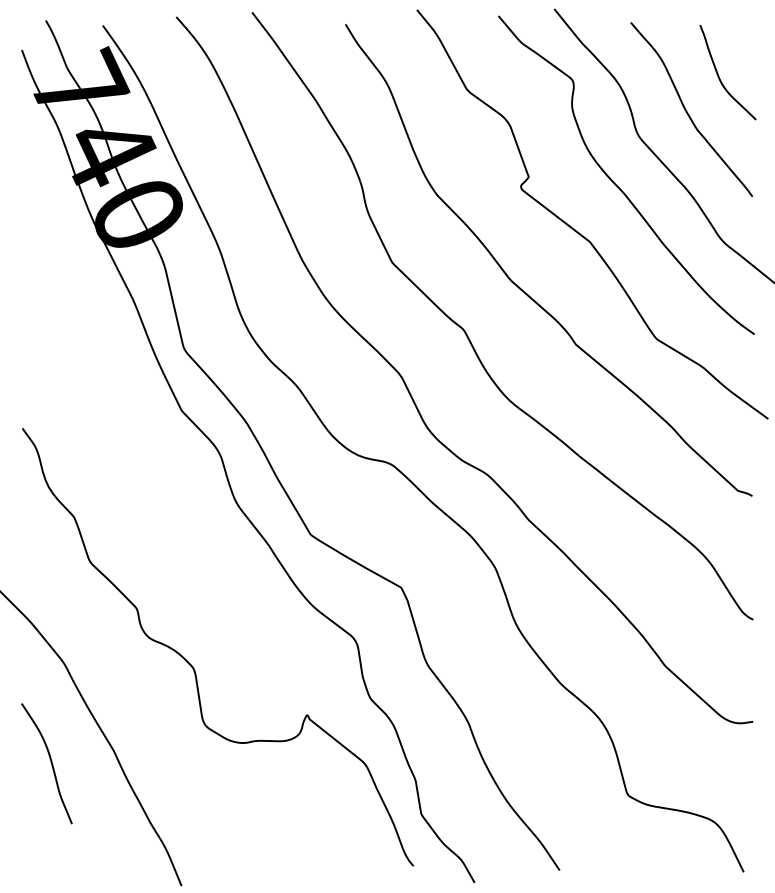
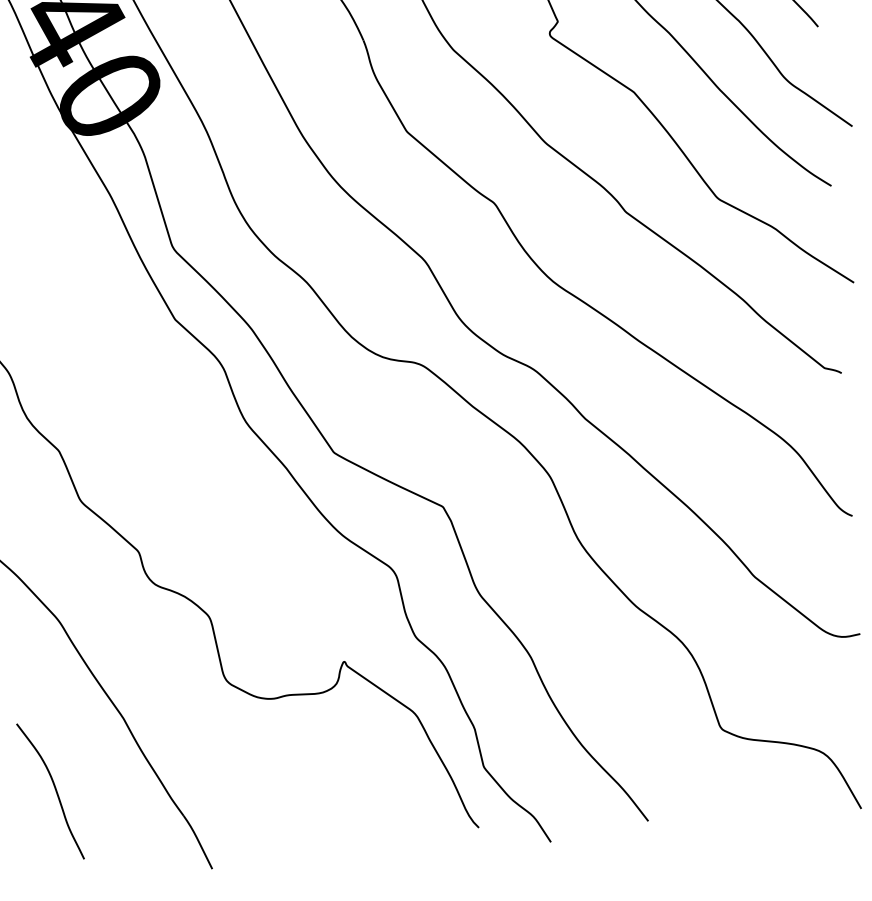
curve: (50, 762) -> (54, 789), moved

